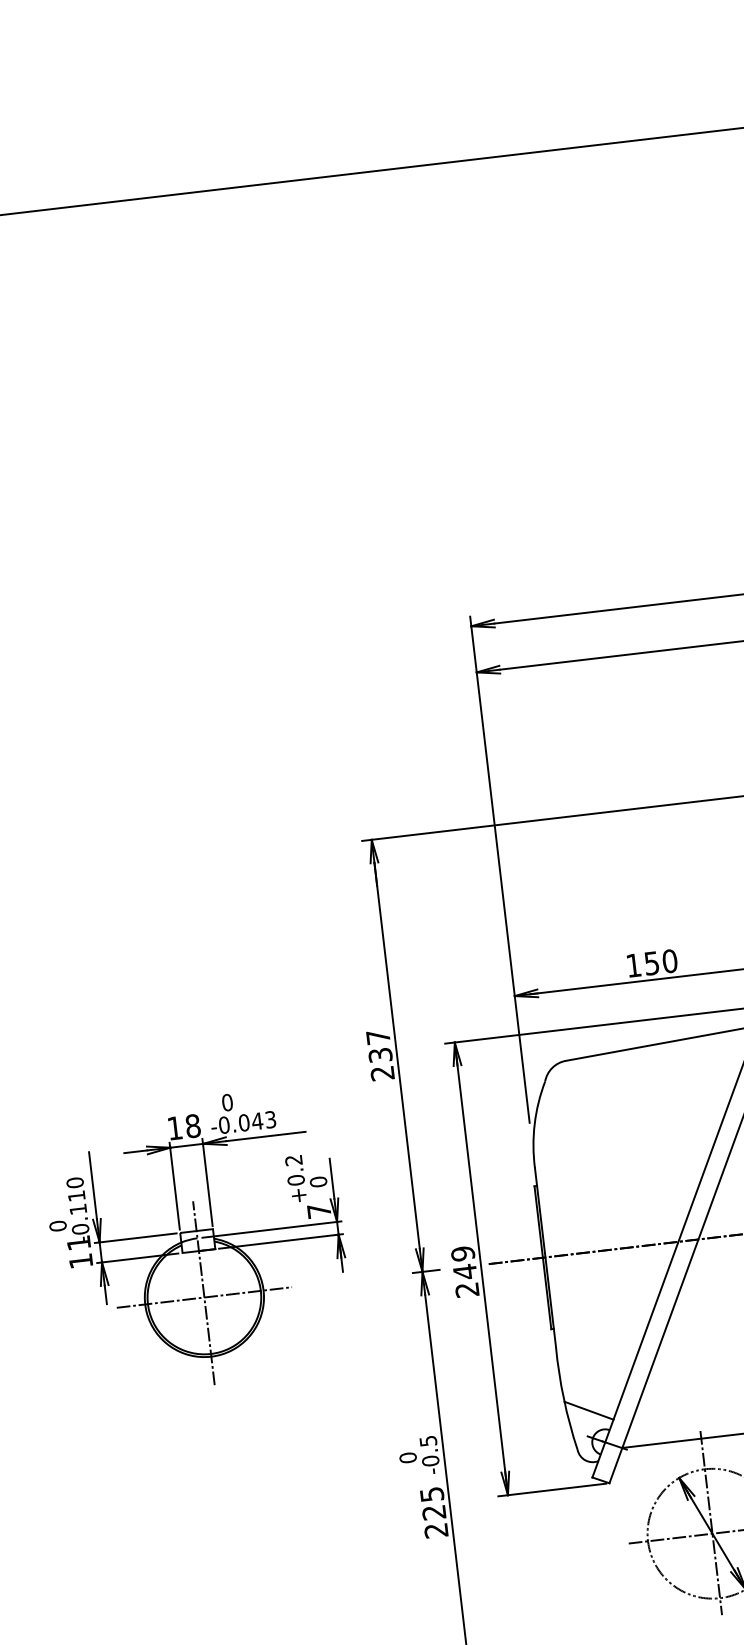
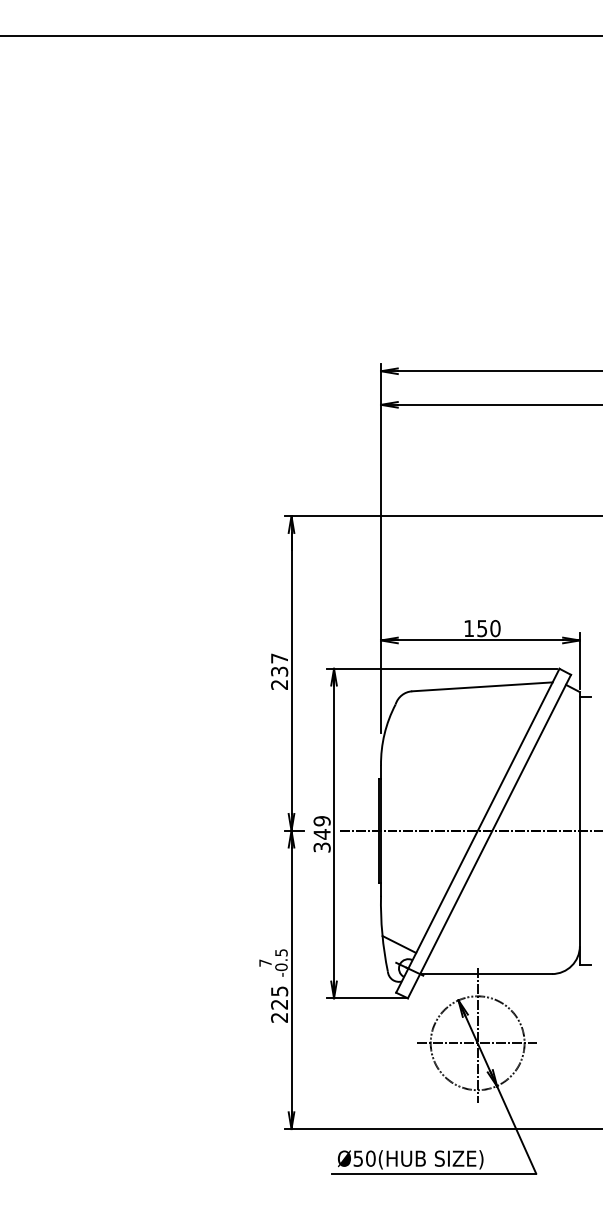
part: (197, 1242) -> (132, 790), removed
text: (467, 1289) -> (322, 847), 249 -> 349
text: (408, 1457) -> (265, 962), 0 -> 7

